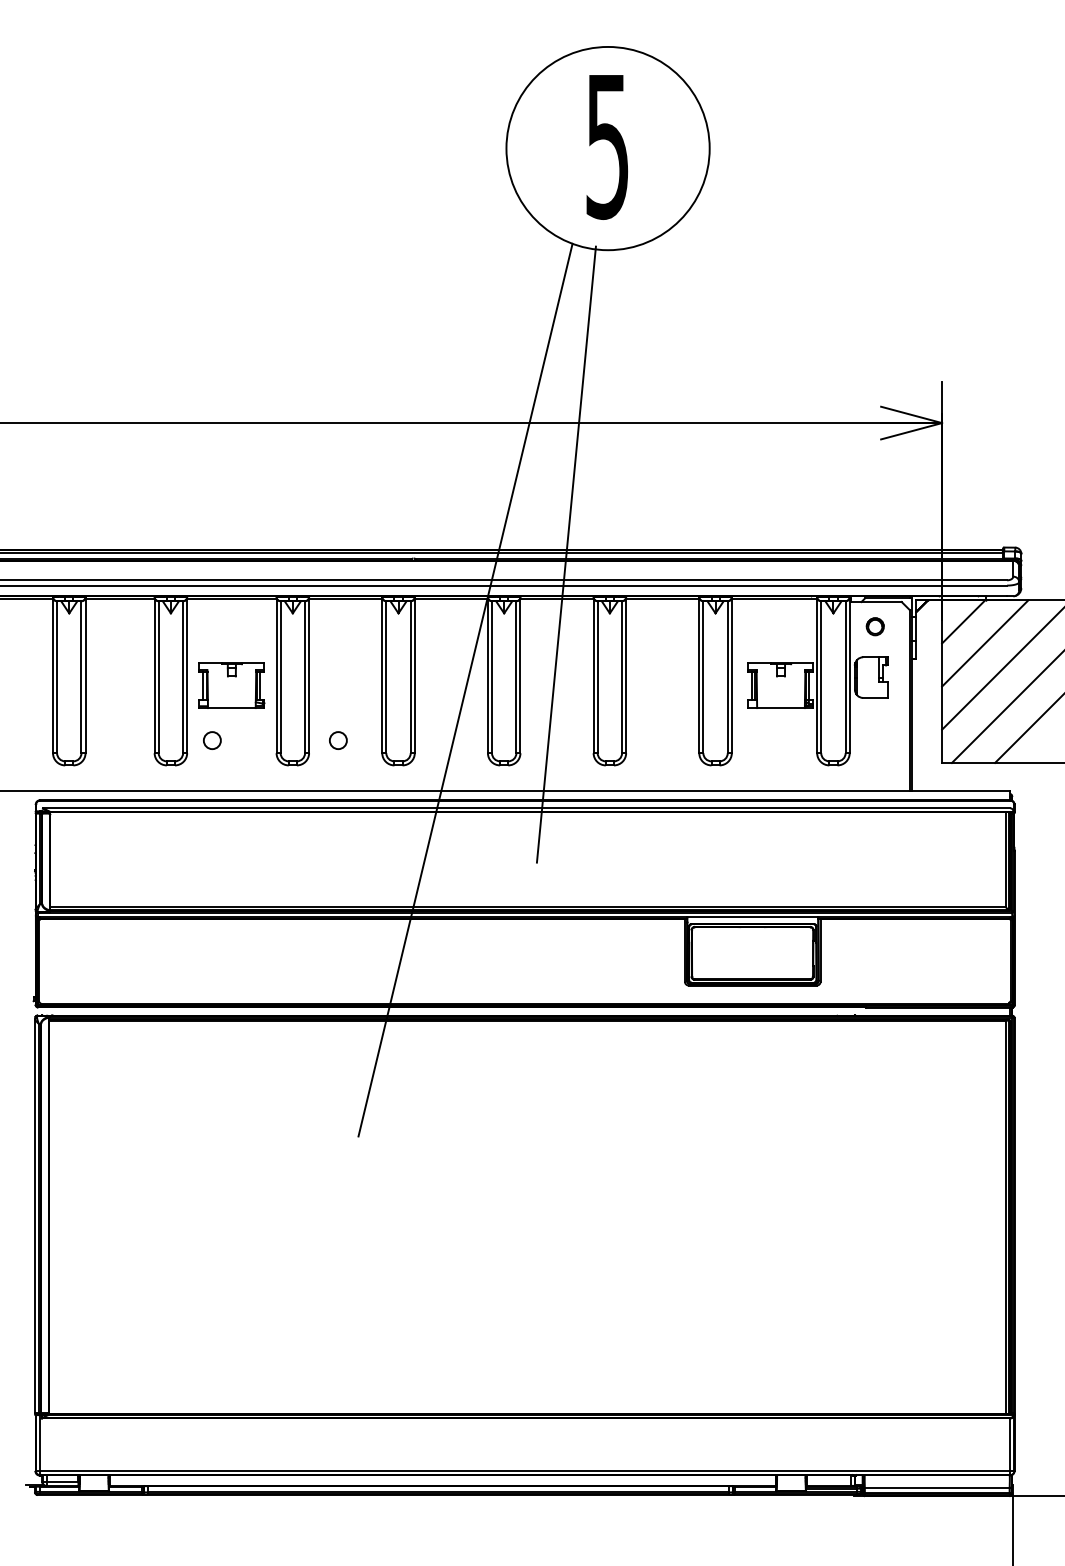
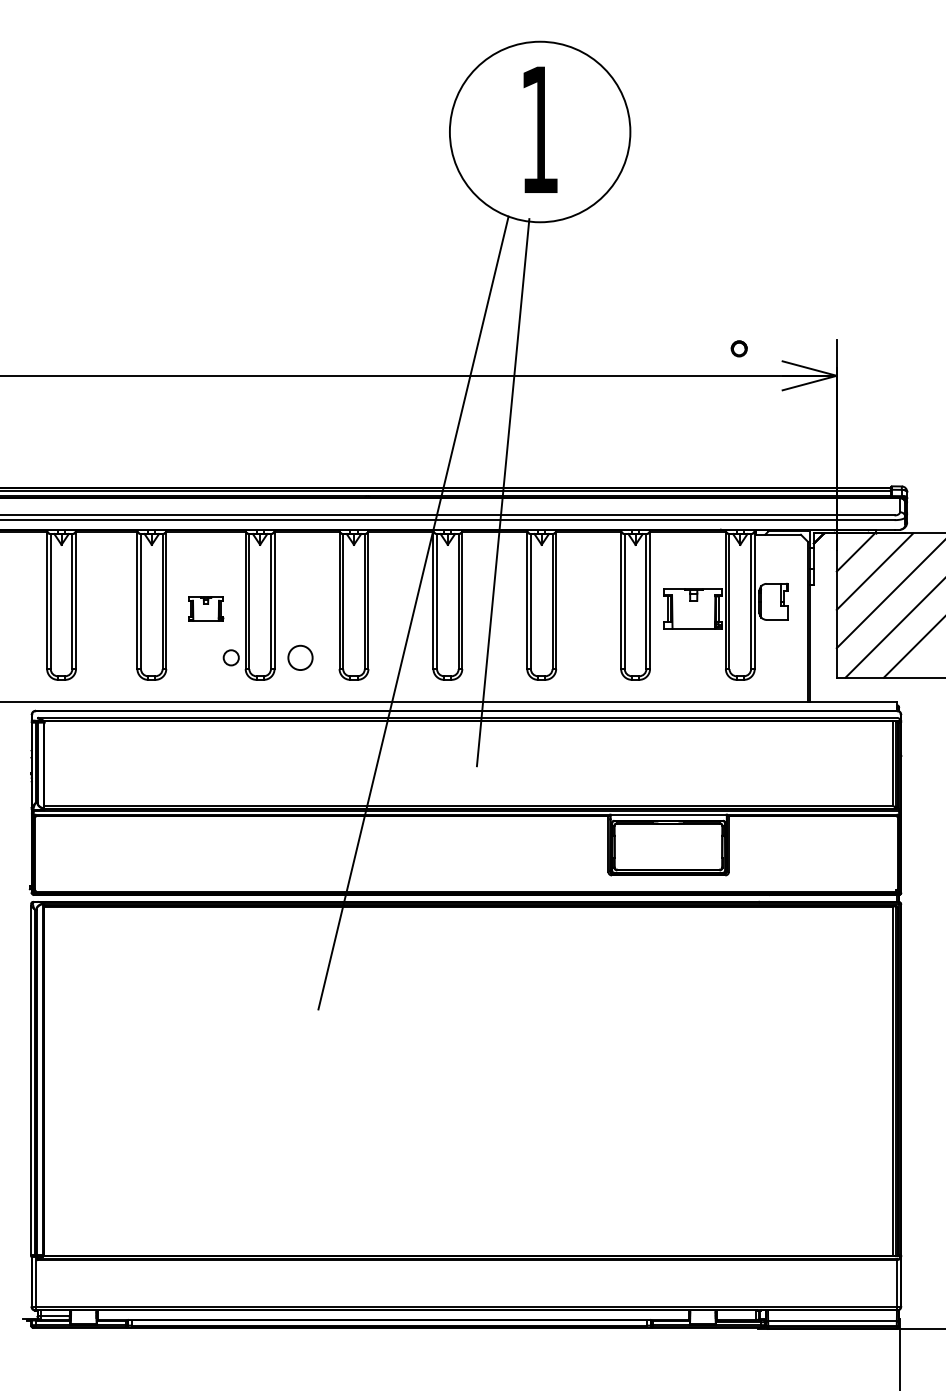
text: (607, 147) -> (539, 131), 5 -> 1
part: (874, 626) -> (738, 348), moved
part: (231, 685) -> (205, 608), size x0.6
circle: (212, 740) -> (231, 657), moved
circle: (338, 740) -> (300, 657), size x1.6

